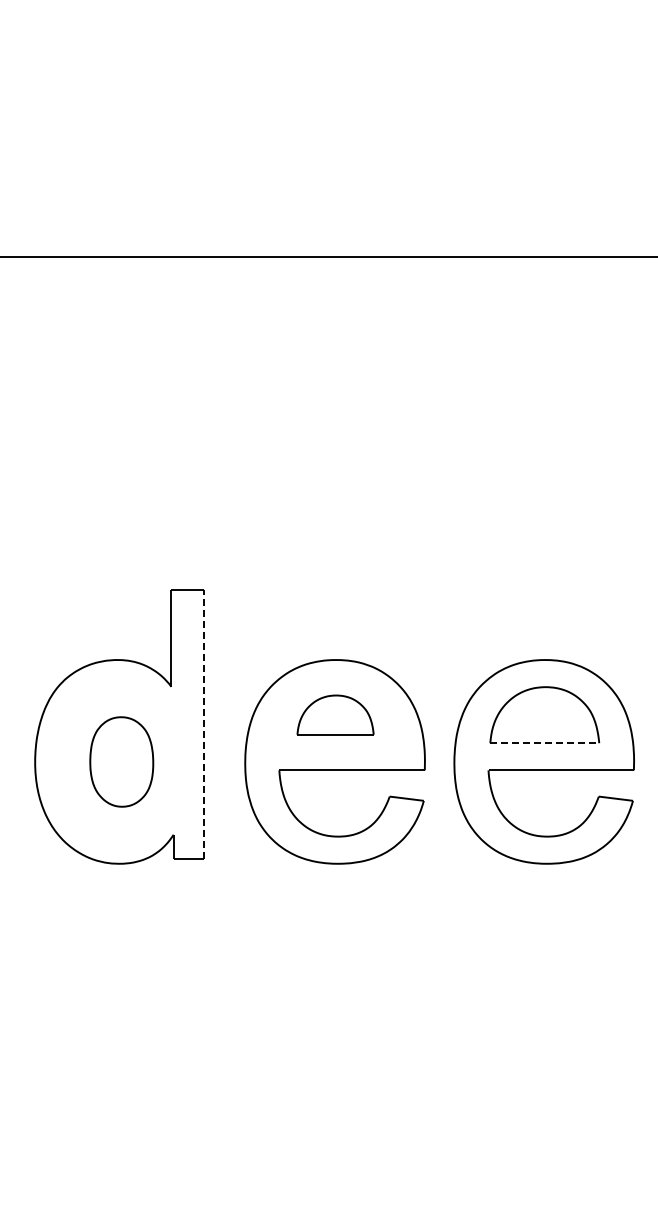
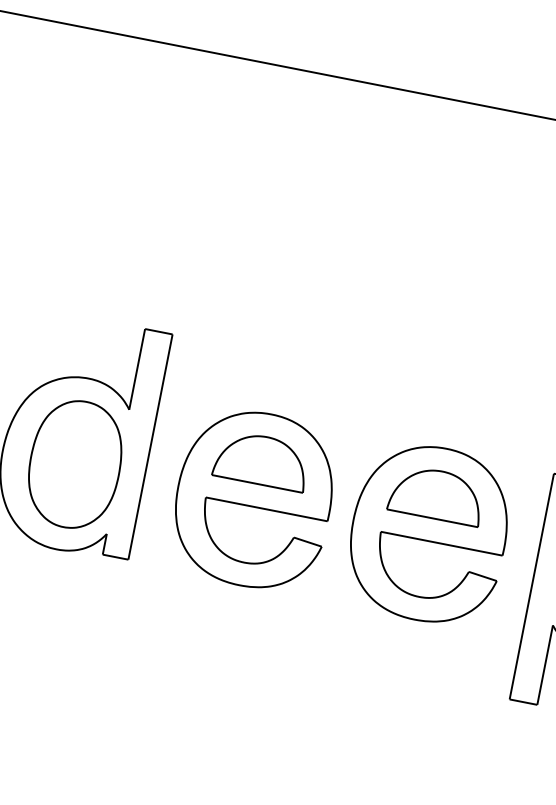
part: (335, 714) -> (262, 459), size x1.43
line: (204, 724) -> (150, 446), dashed -> solid
line: (545, 743) -> (433, 518), dashed -> solid
part: (121, 761) -> (75, 464), size x1.67

